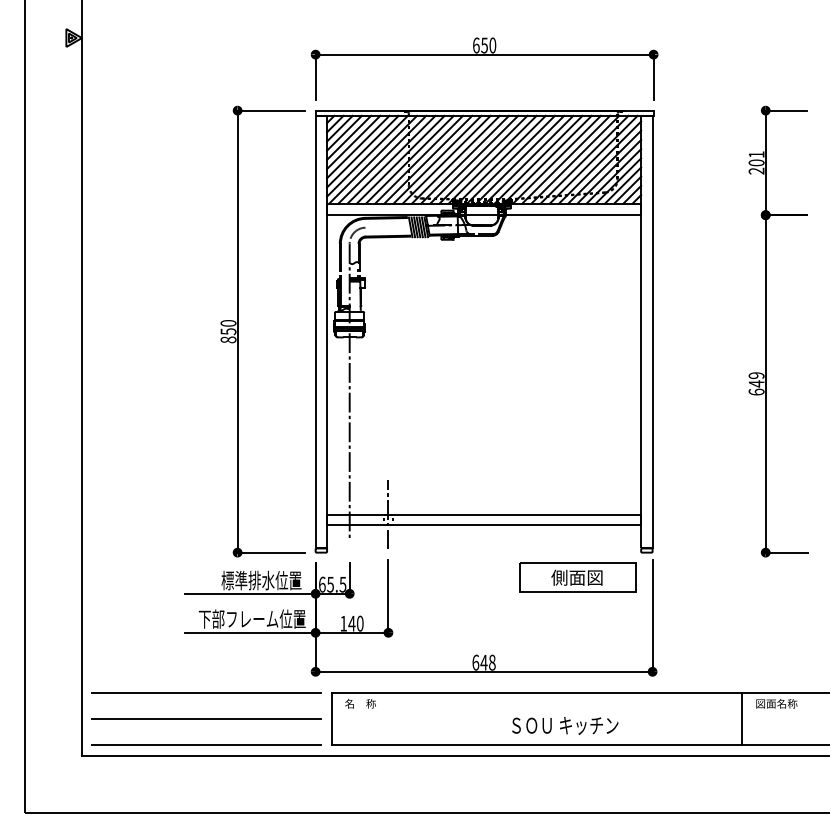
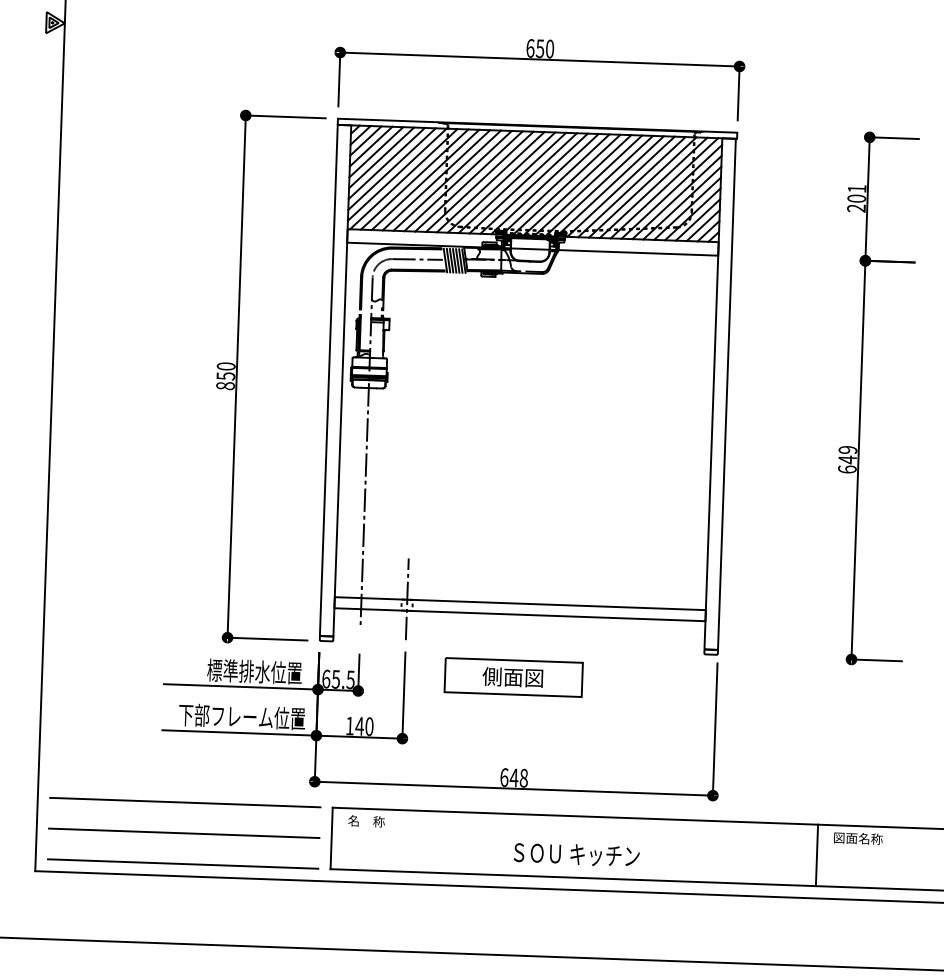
line: (386, 226) -> (416, 258), added
part: (577, 577) -> (513, 677), moved
text: (565, 725) -> (577, 854), moved

